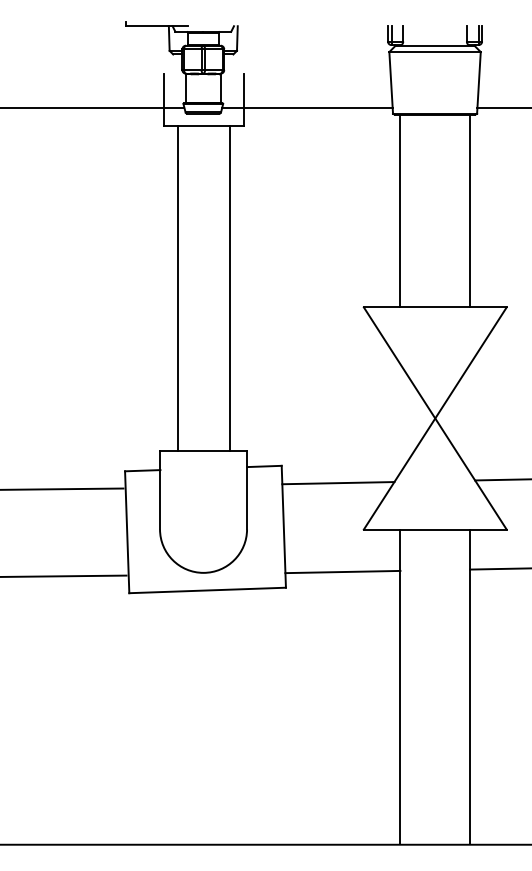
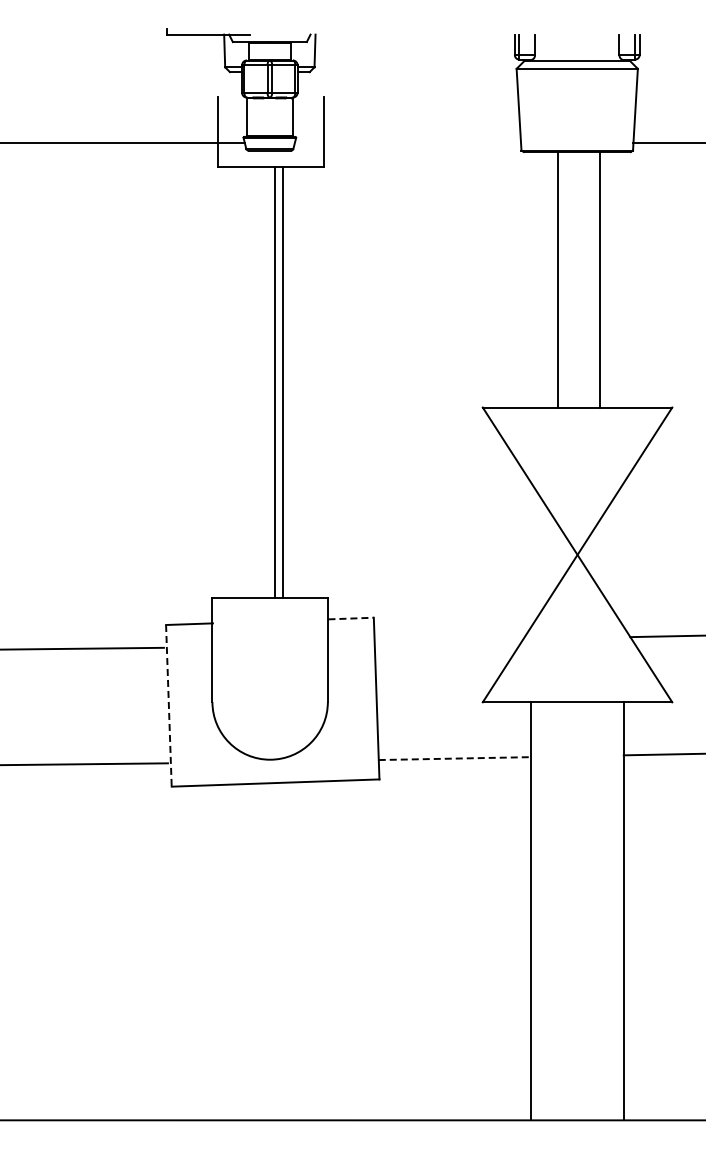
line: (307, 107) -> (407, 142), removed
line: (400, 210) -> (558, 279), moved
line: (469, 210) -> (599, 279), moved
line: (178, 287) -> (275, 381), moved
line: (230, 287) -> (283, 381), moved
line: (264, 466) -> (351, 618), solid -> dashed
line: (337, 482) -> (448, 640), removed
line: (126, 531) -> (168, 705), solid -> dashed
line: (343, 571) -> (455, 758), solid -> dashed

